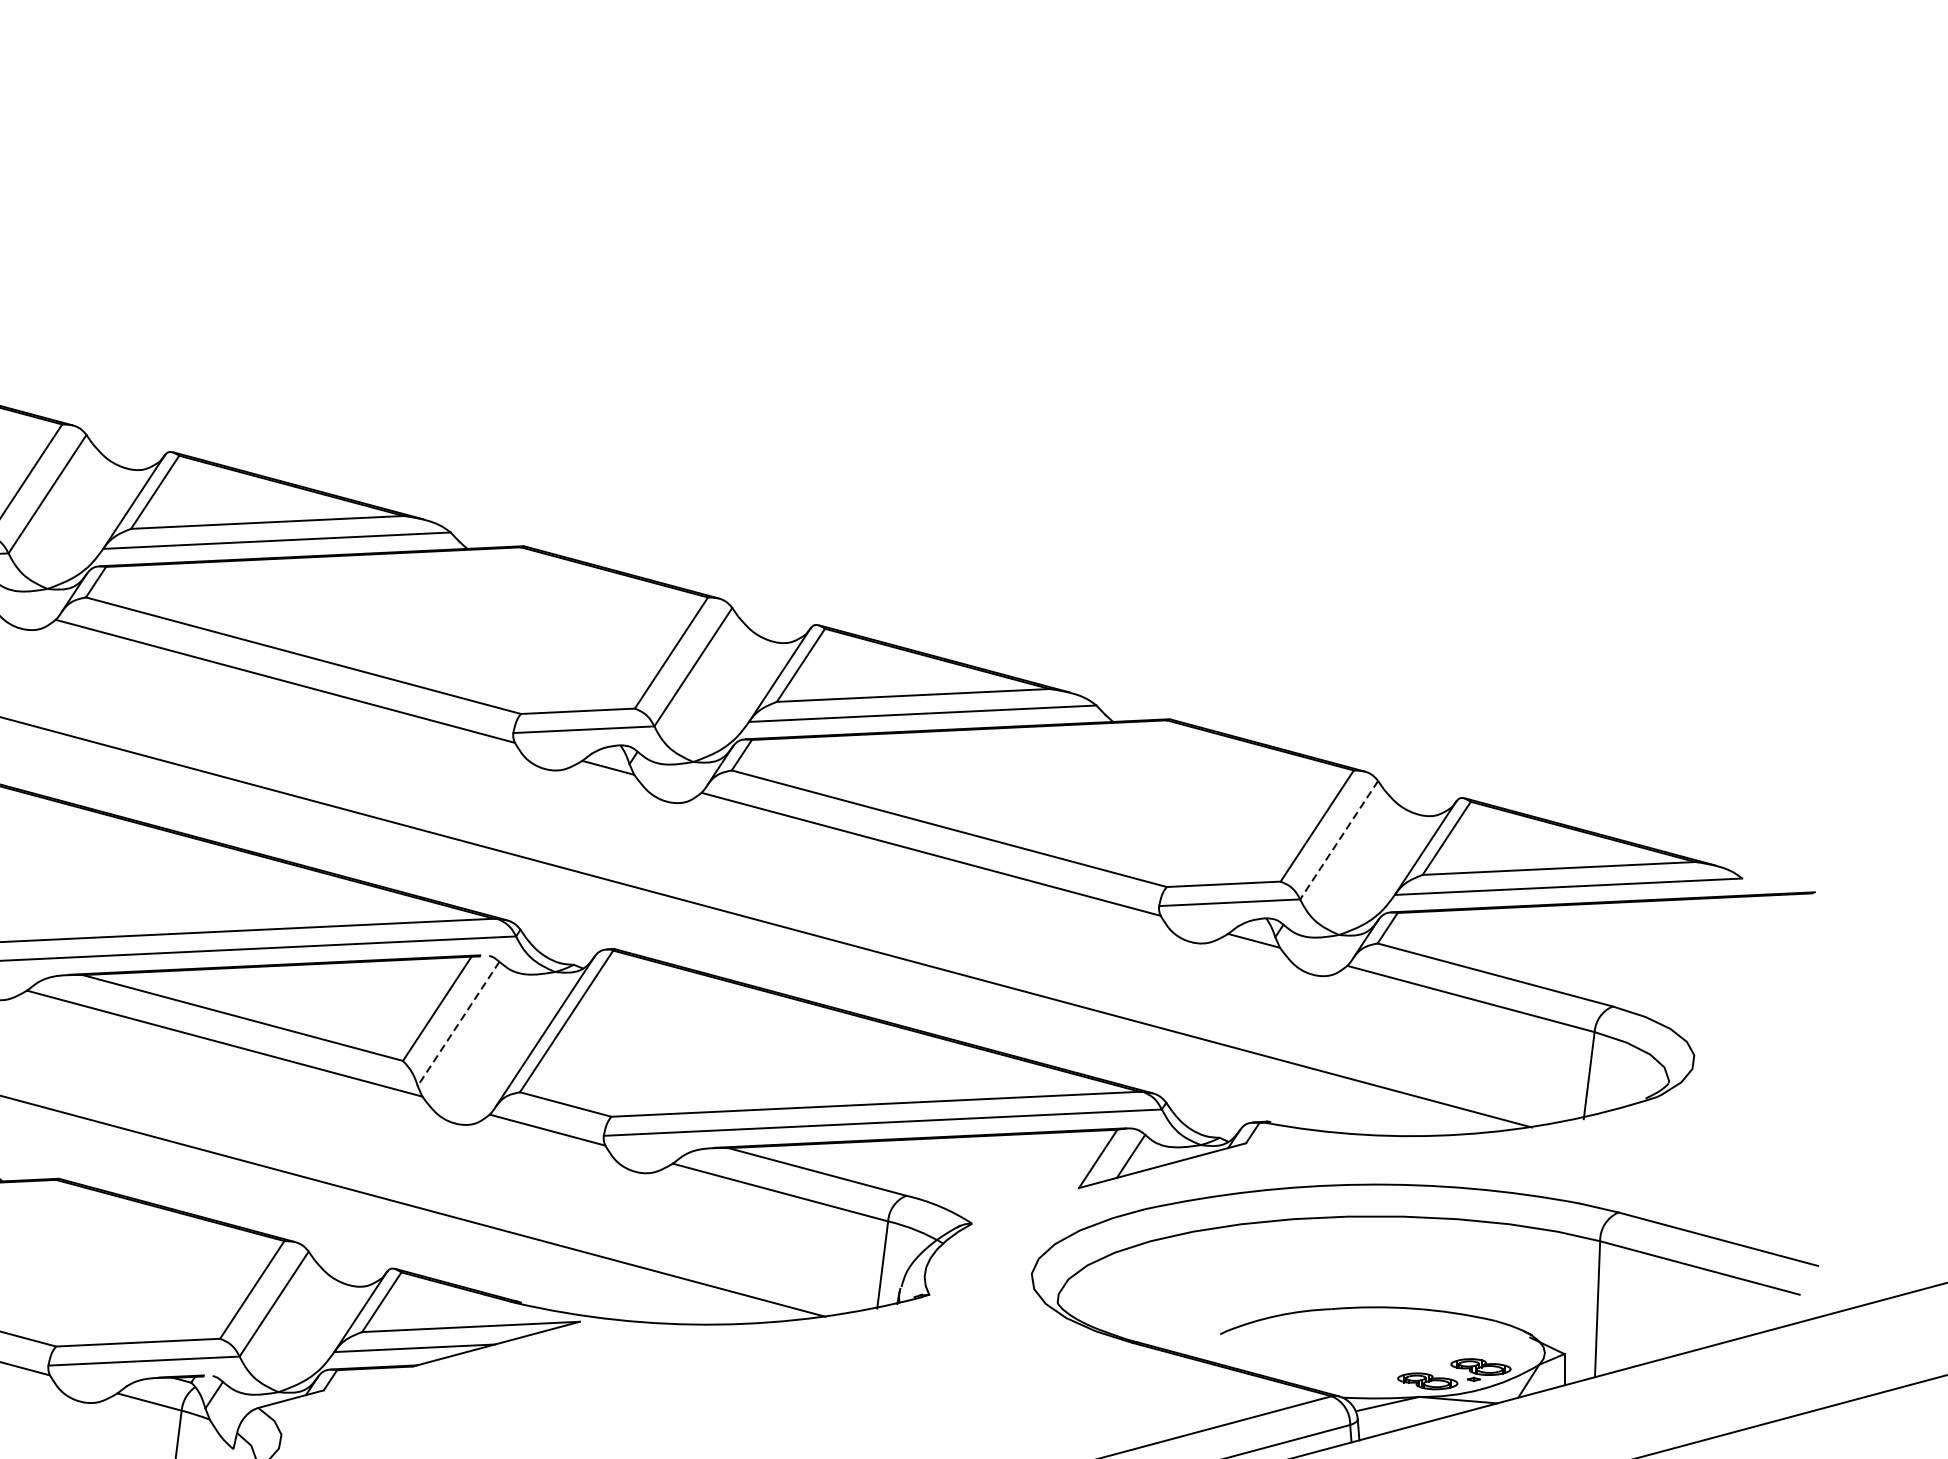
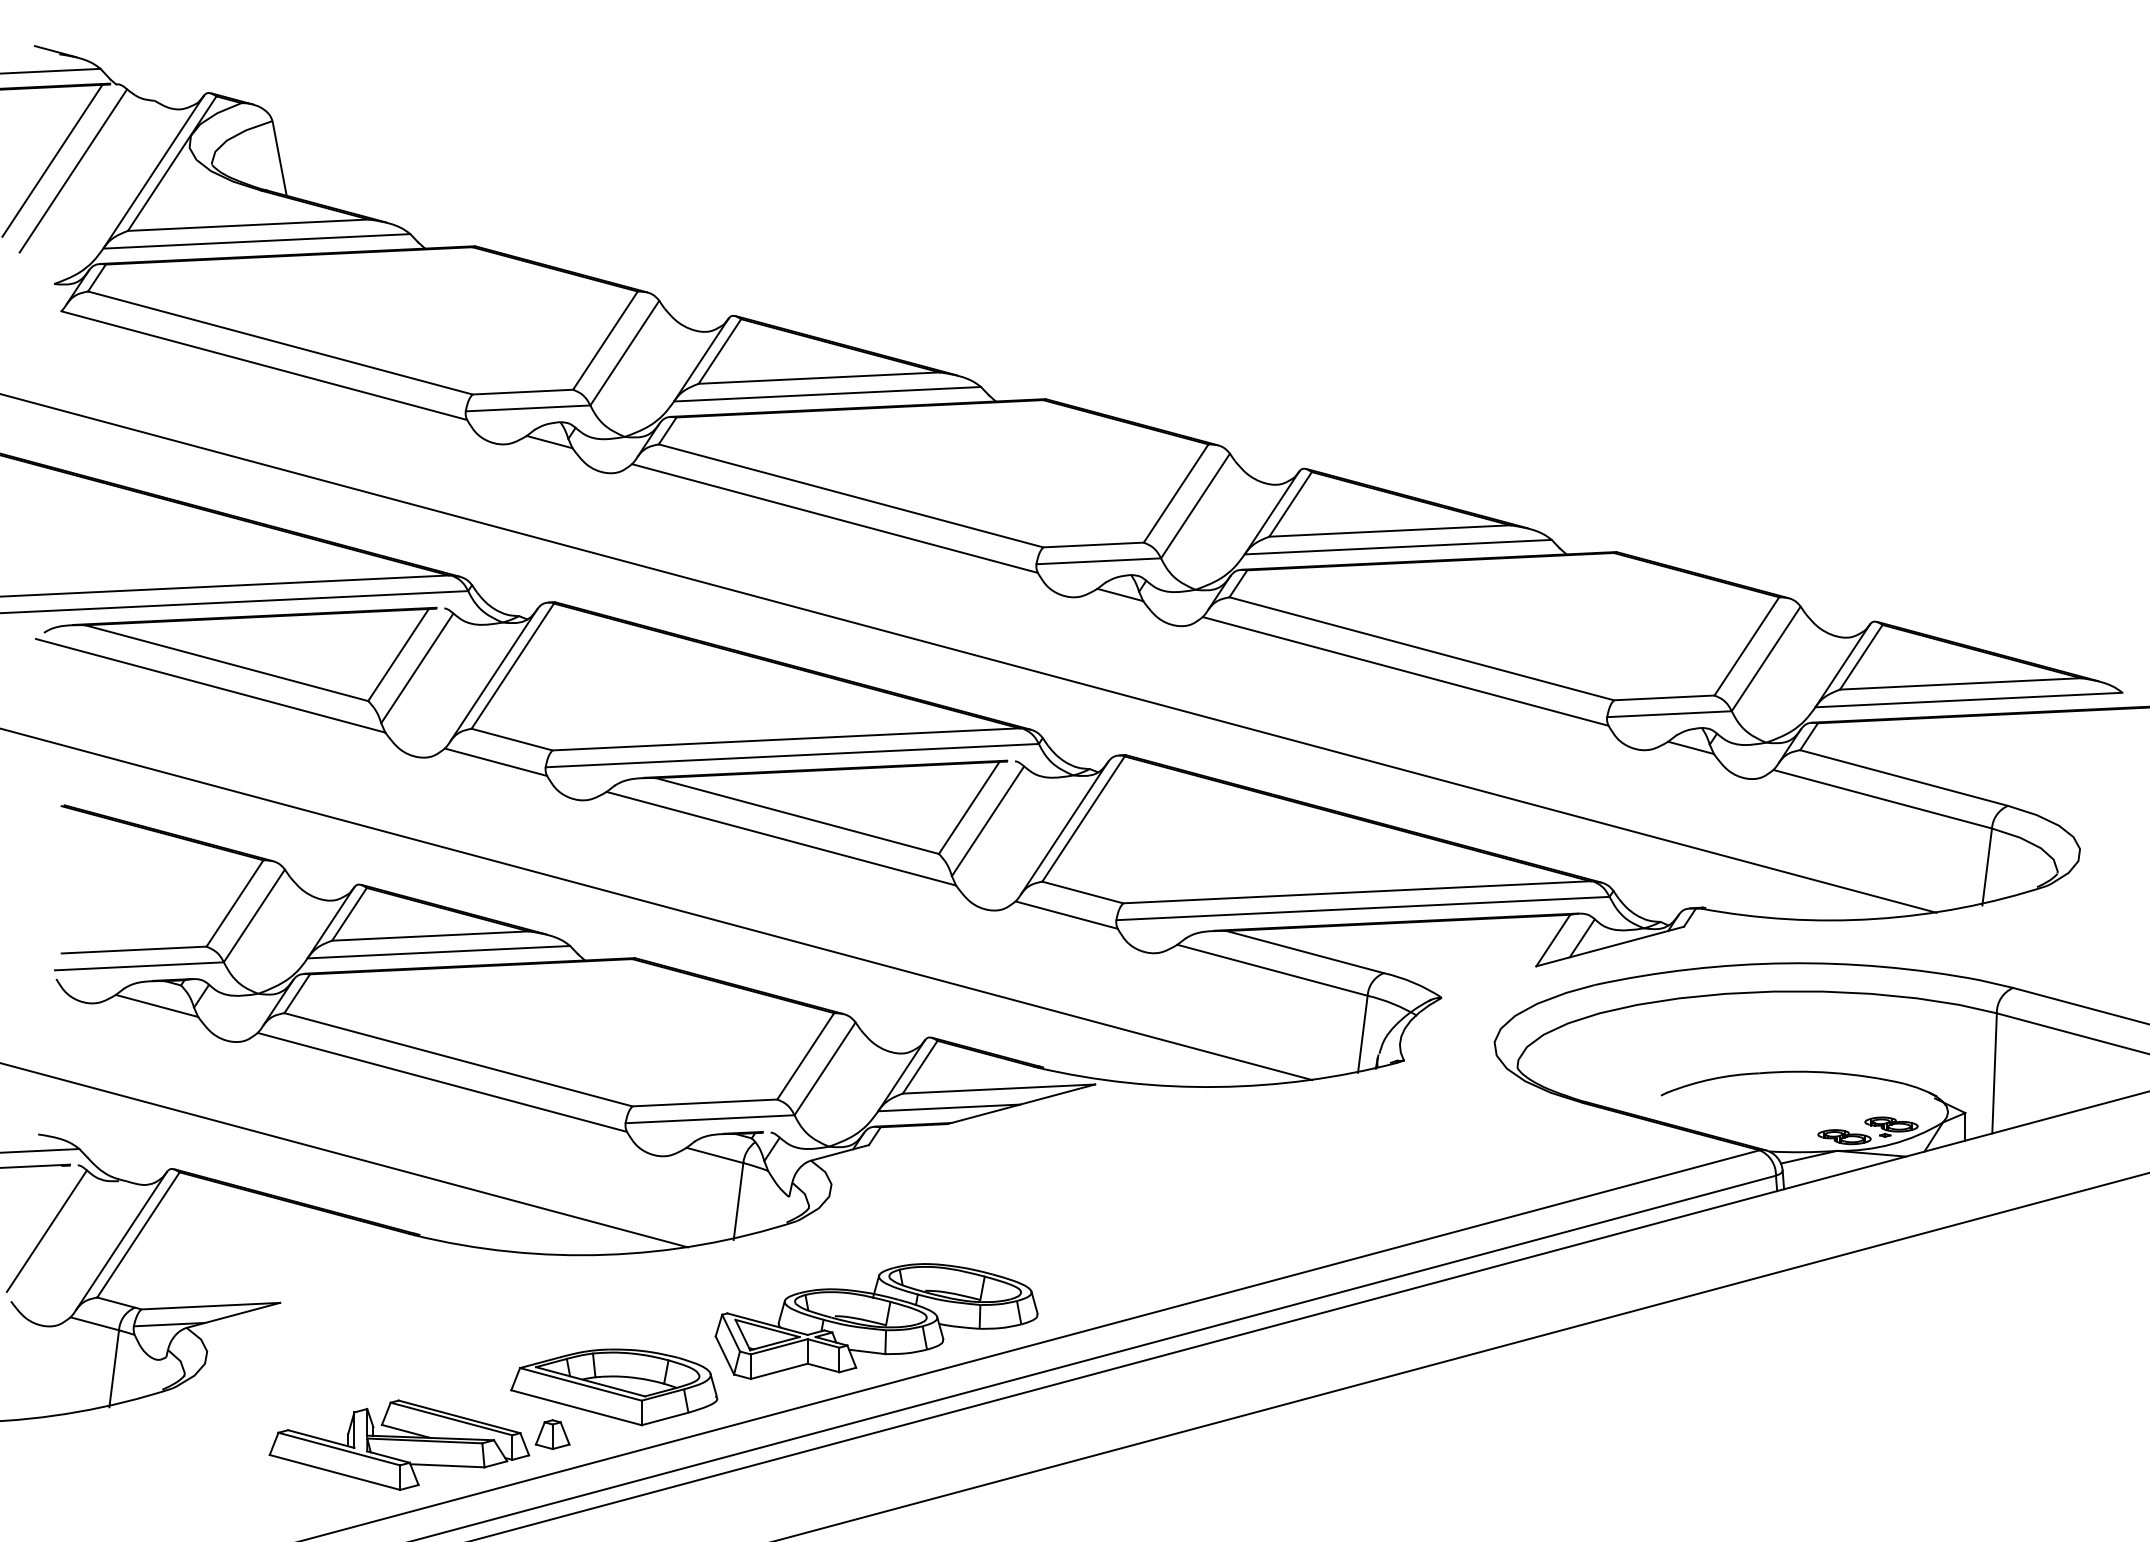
line: (1339, 839) -> (1766, 658), dashed -> solid
line: (459, 1024) -> (988, 821), dashed -> solid

